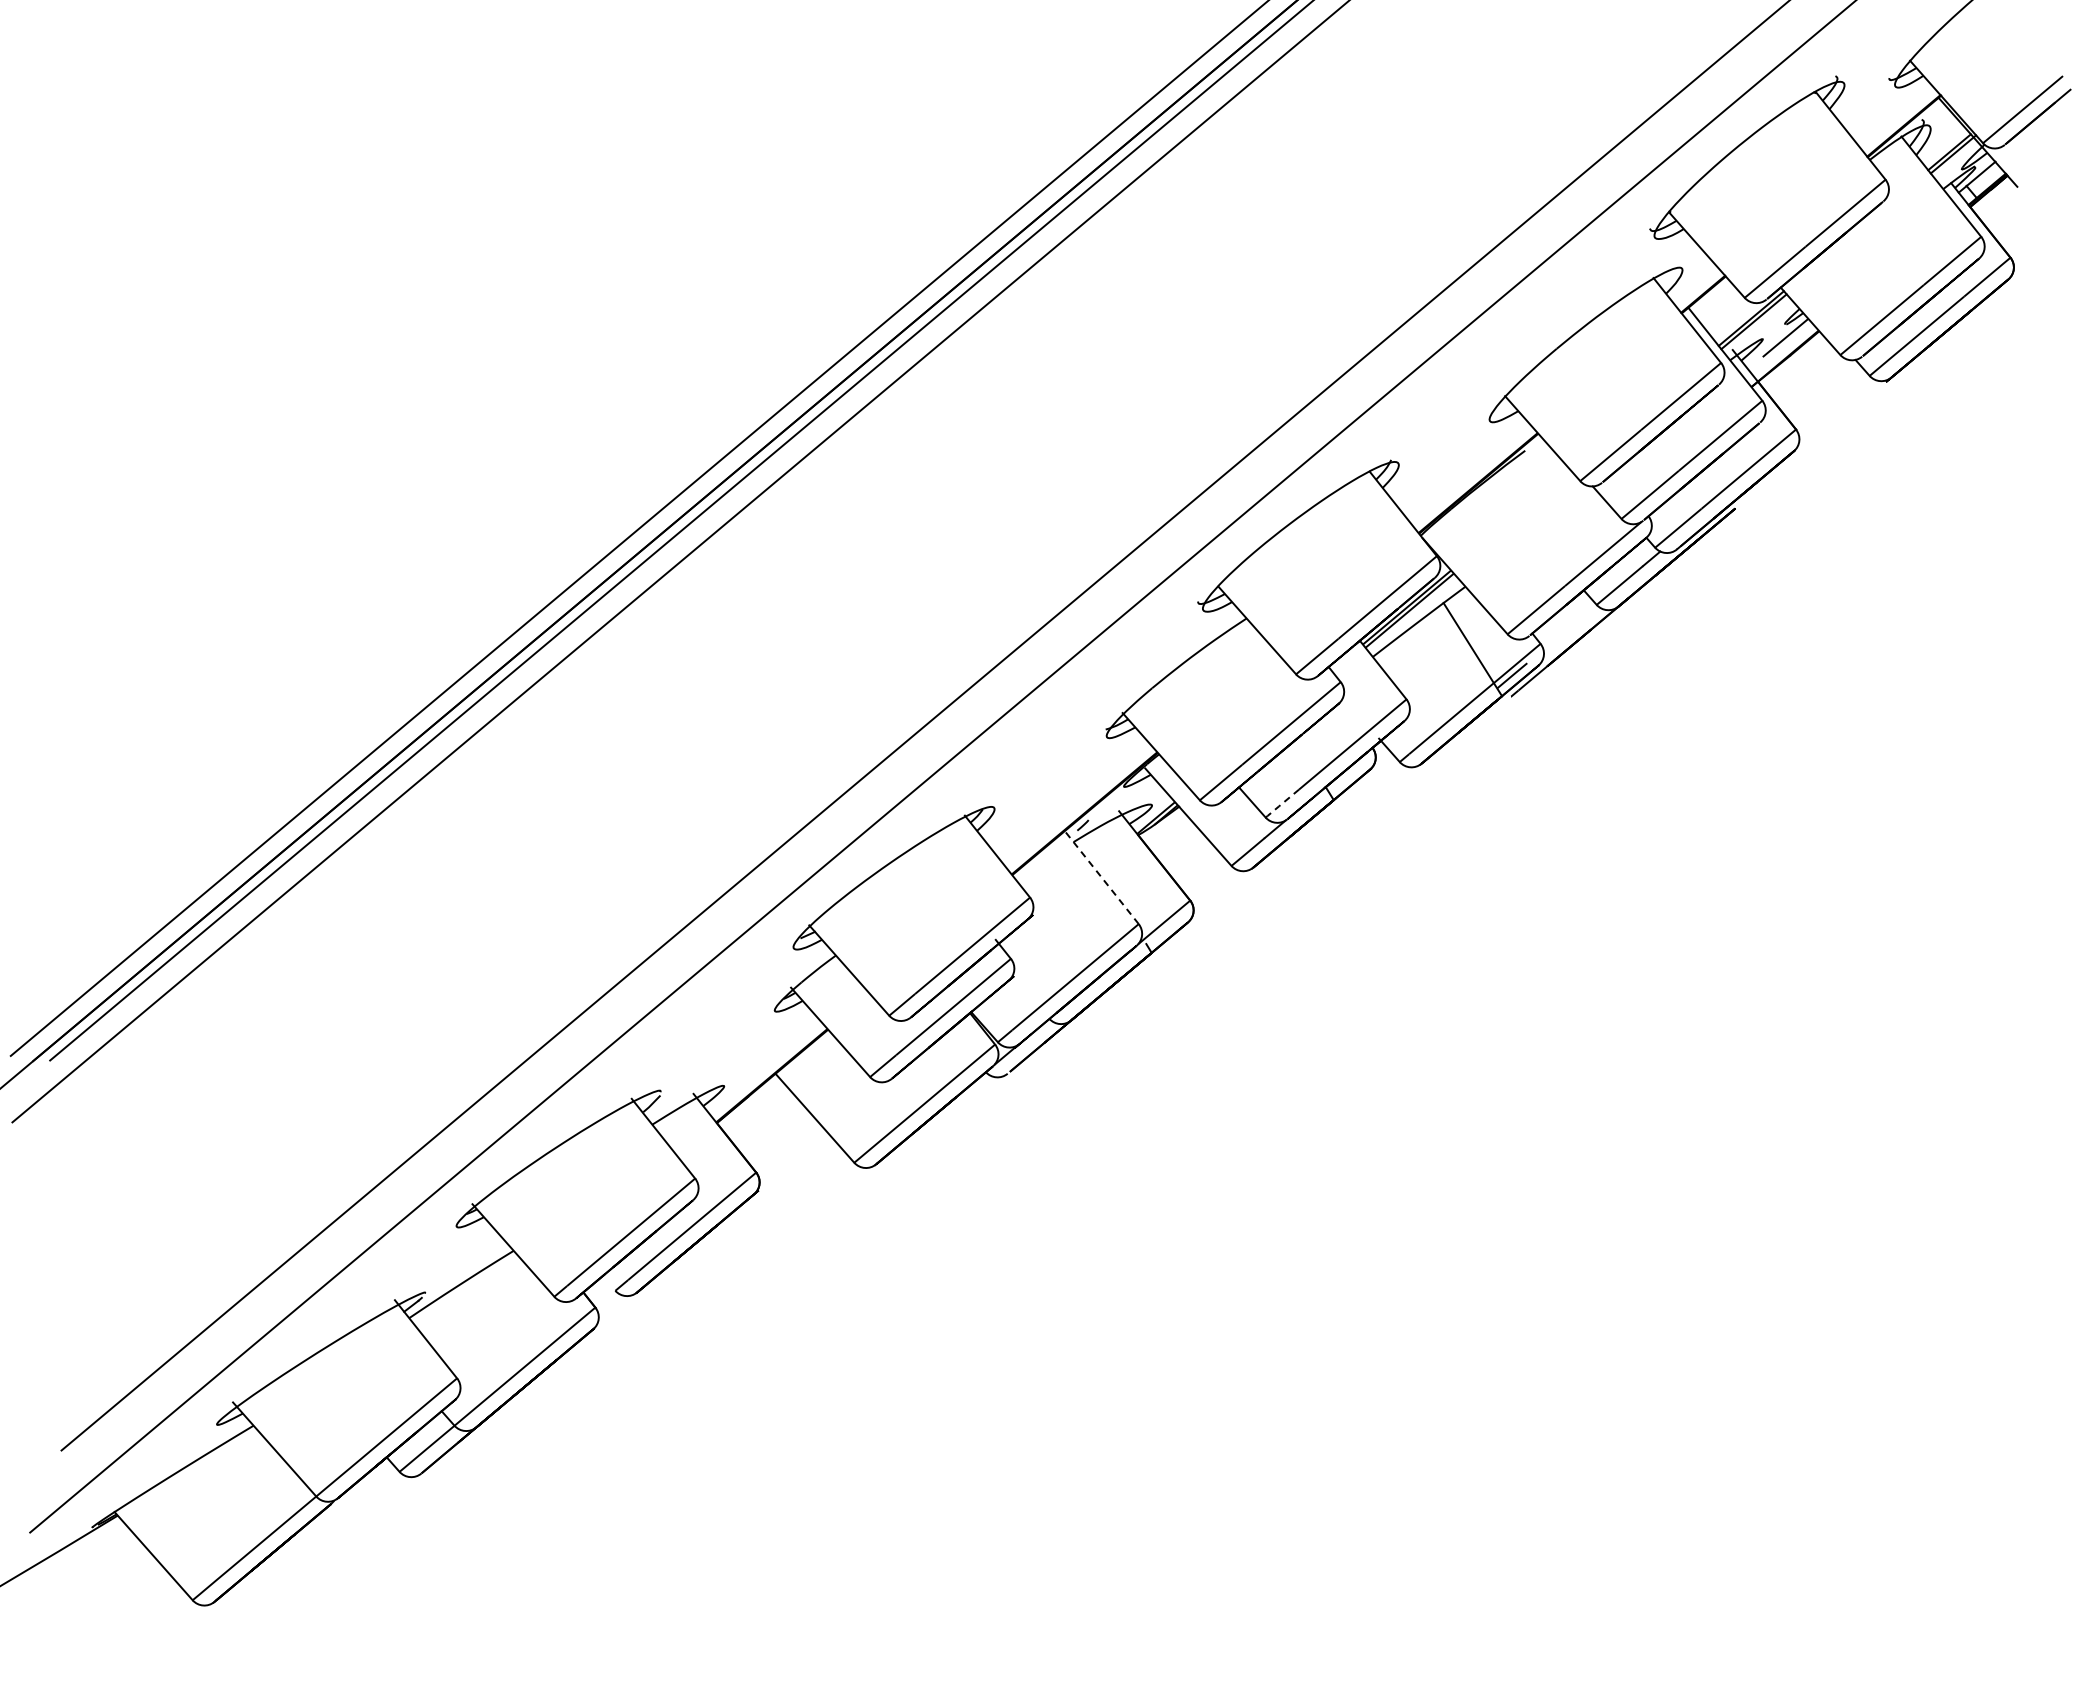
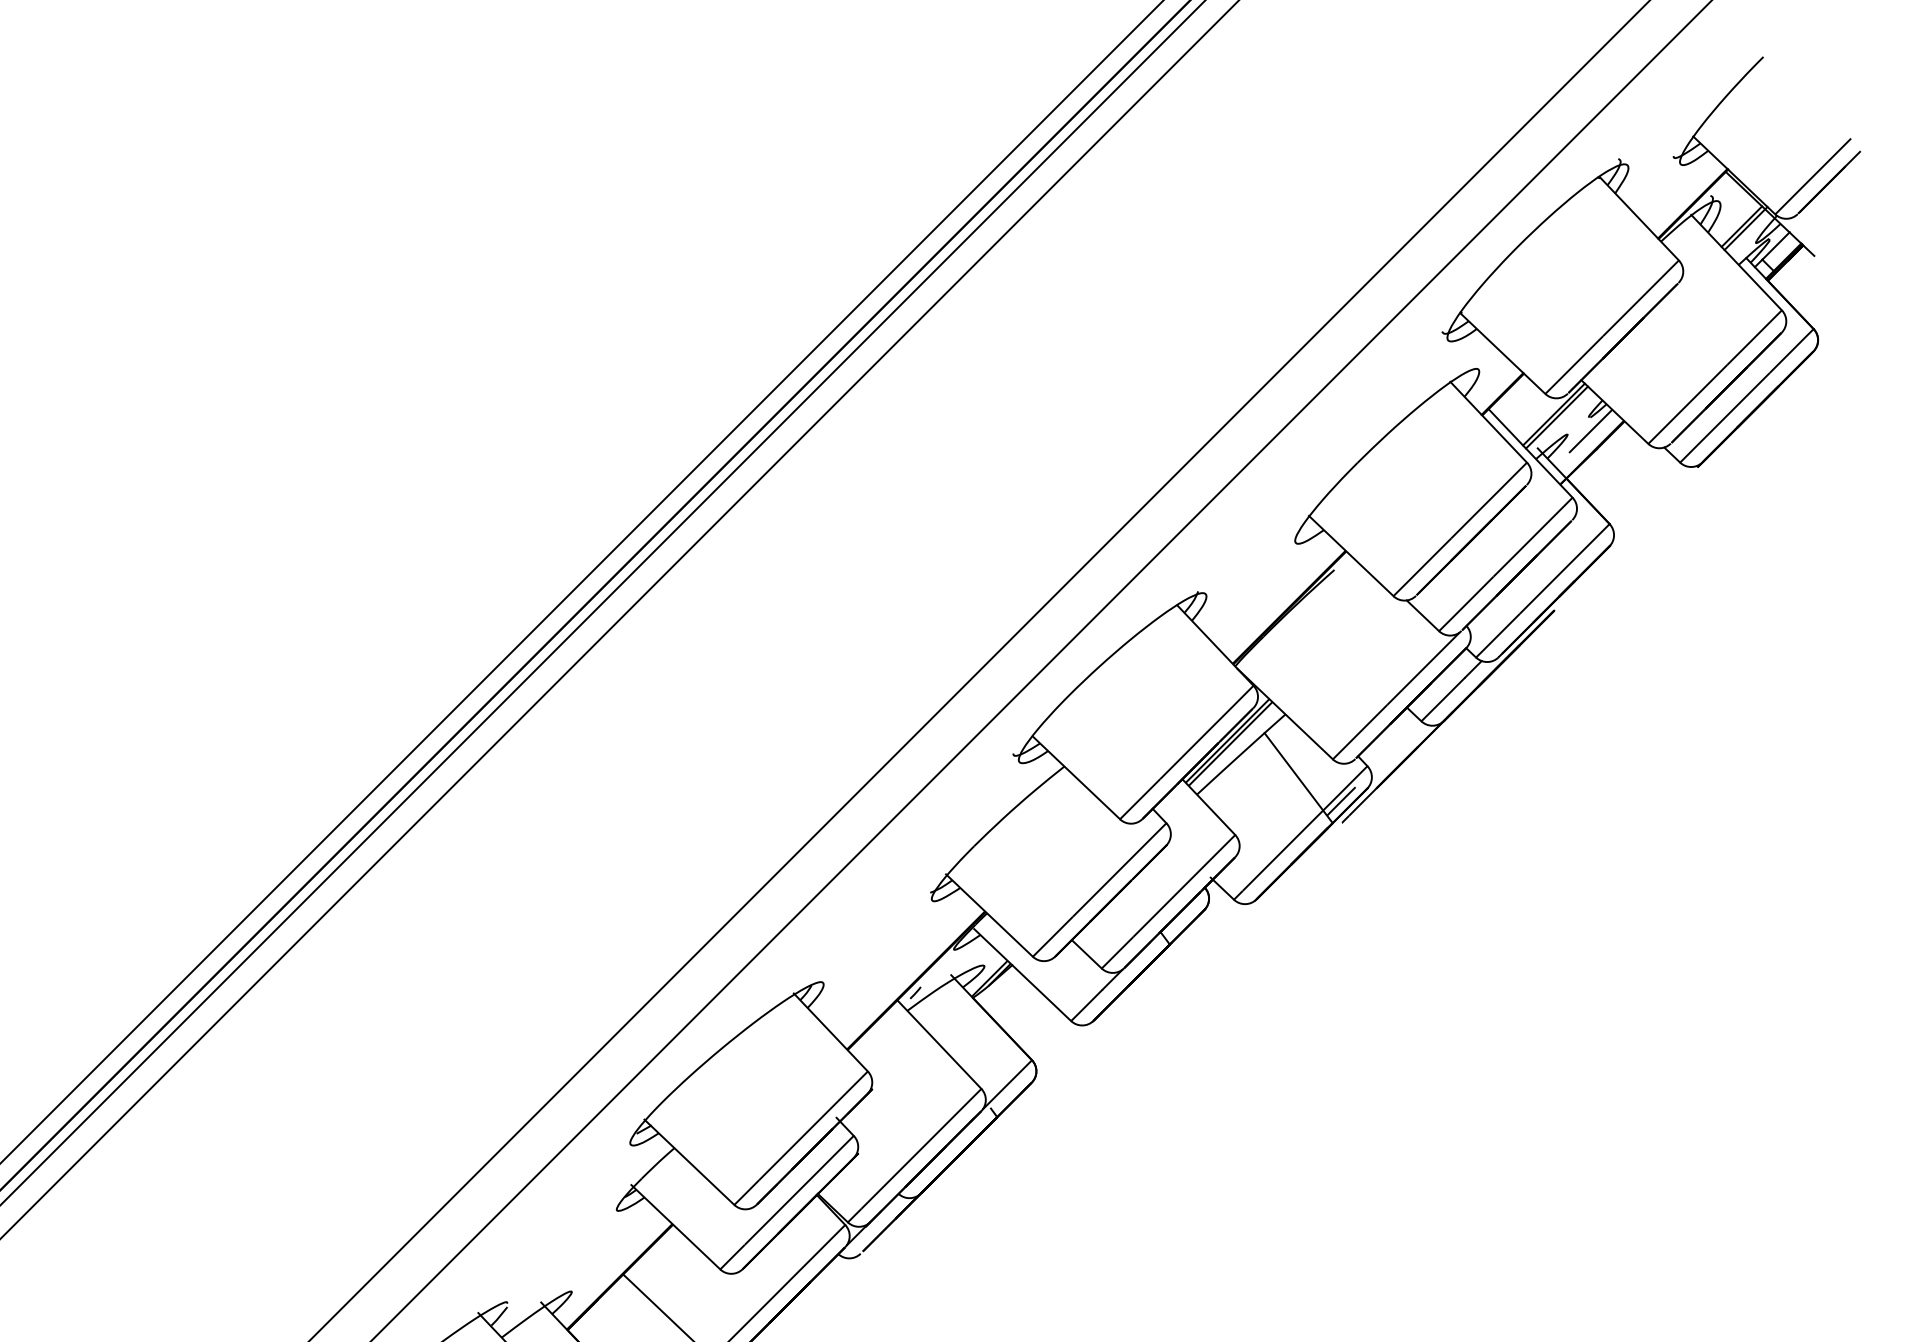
line: (1281, 803) -> (1116, 952), dashed -> solid
line: (1101, 877) -> (939, 1044), dashed -> solid

